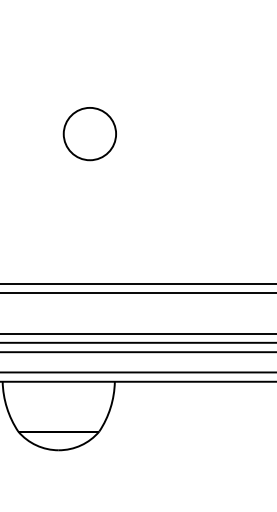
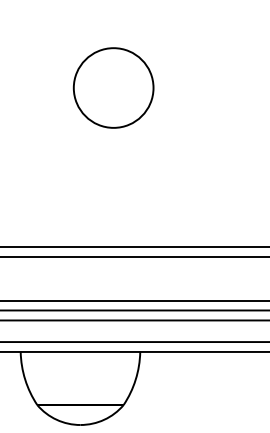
part: (89, 133) -> (113, 87), size x1.43

